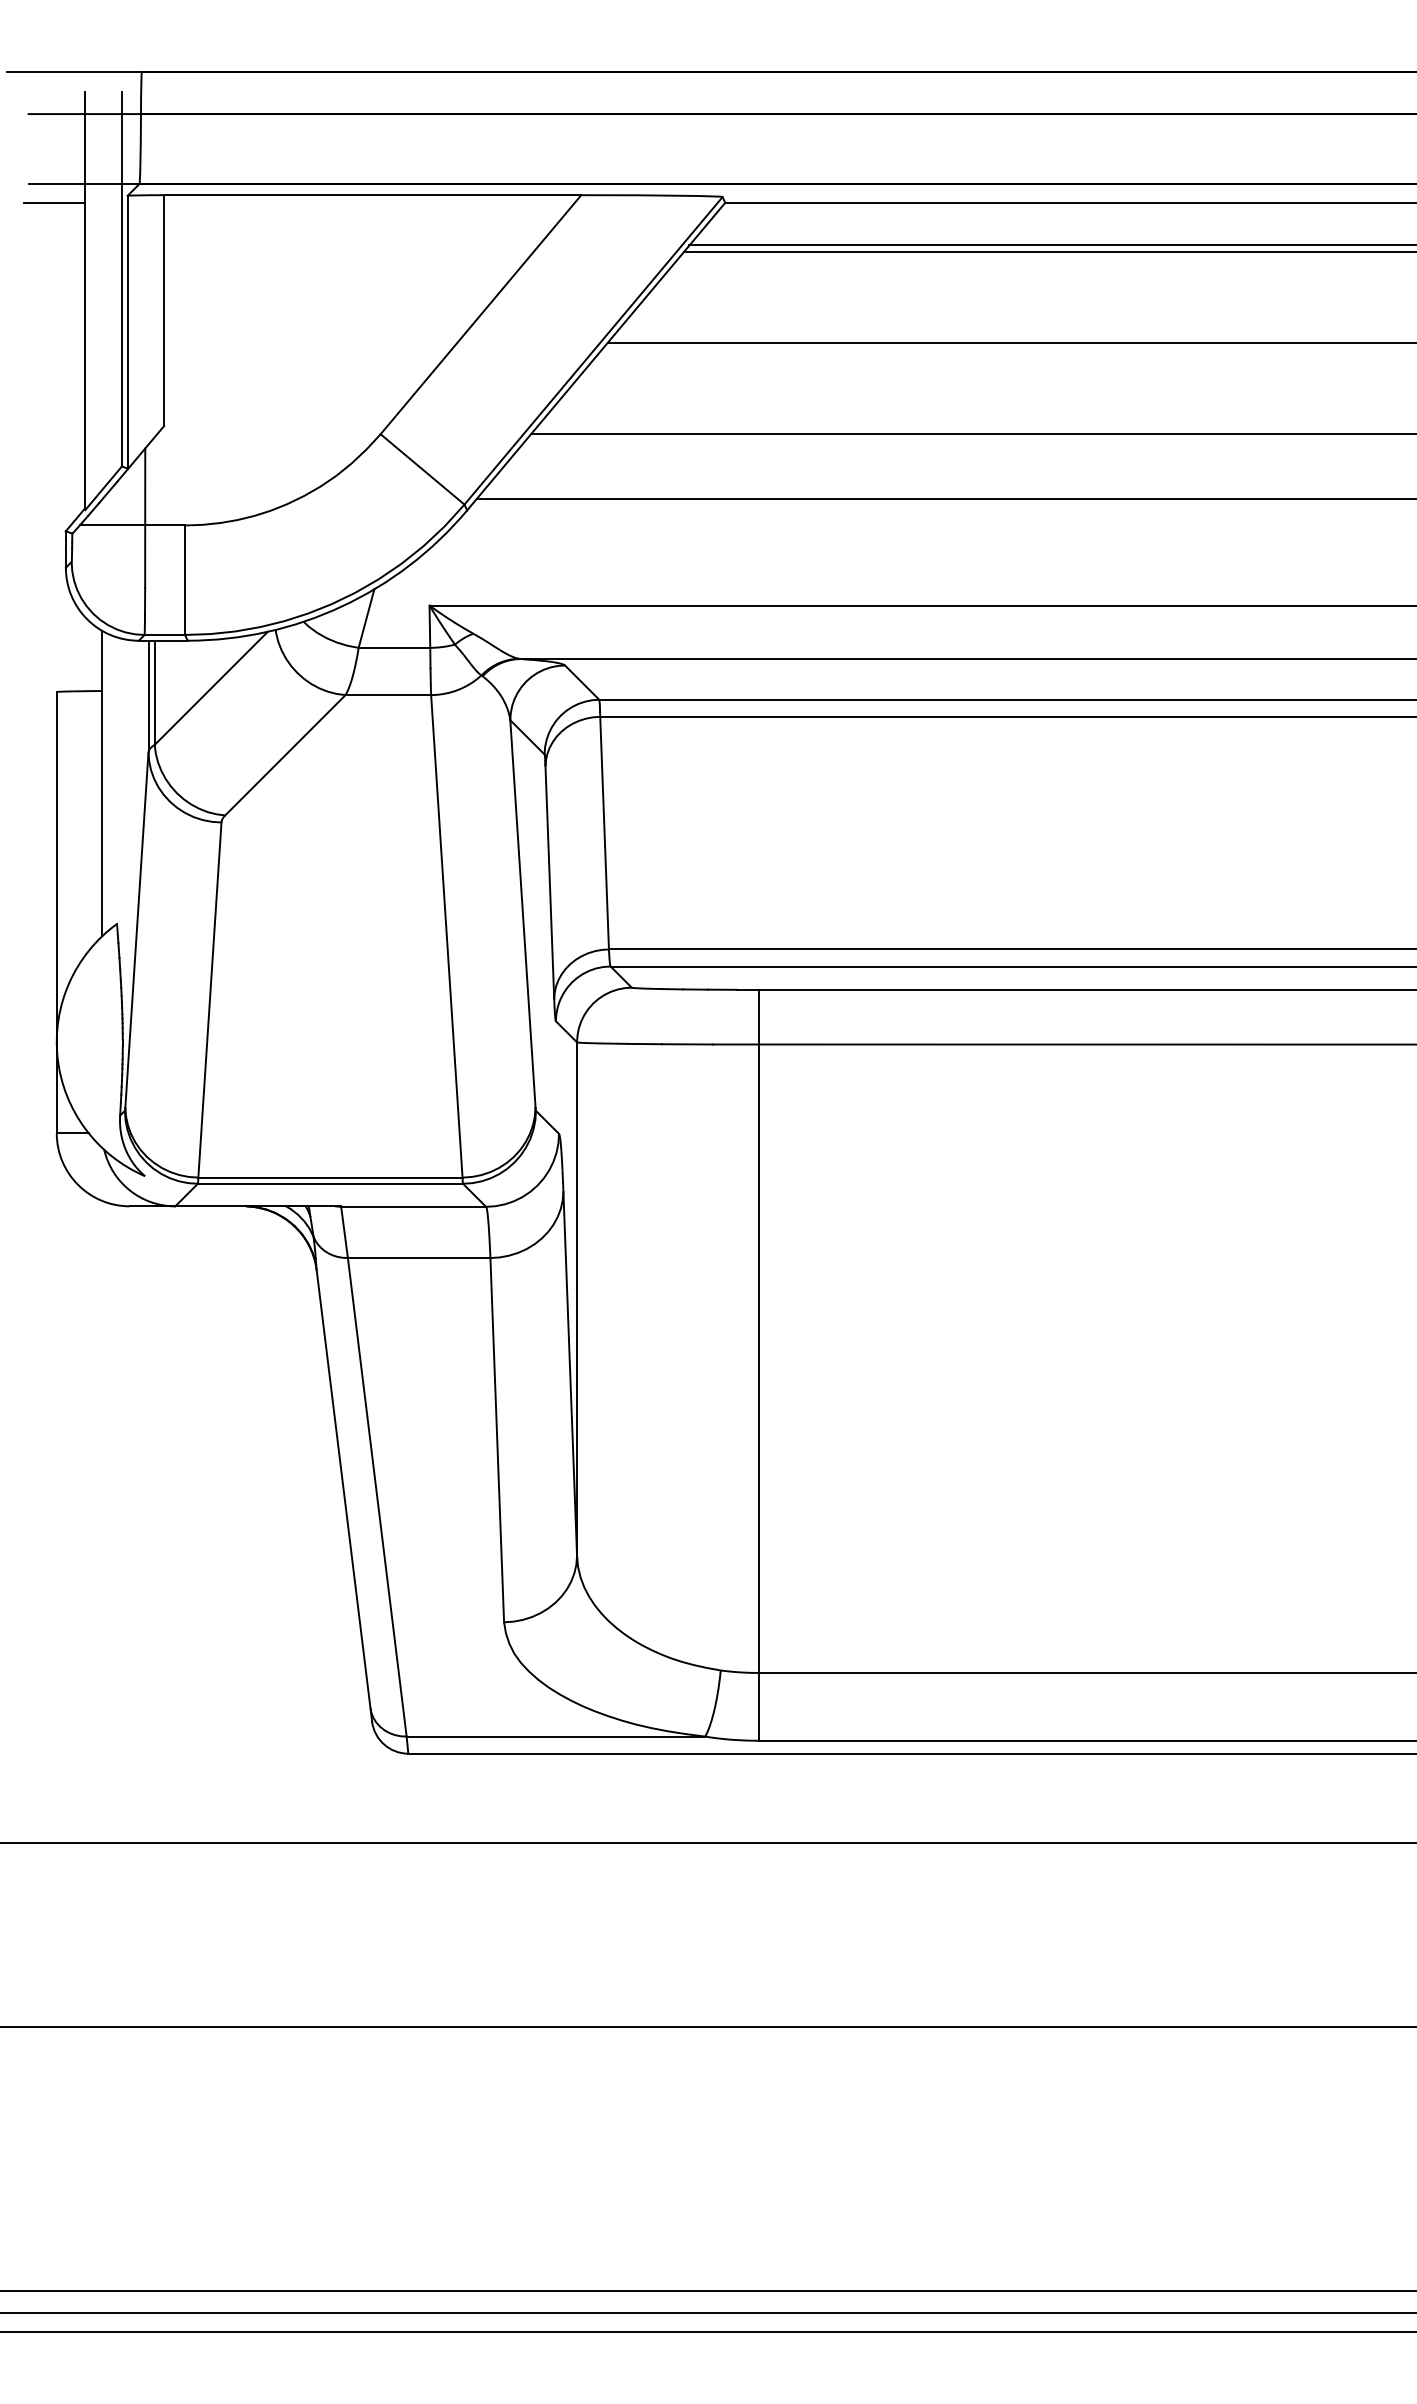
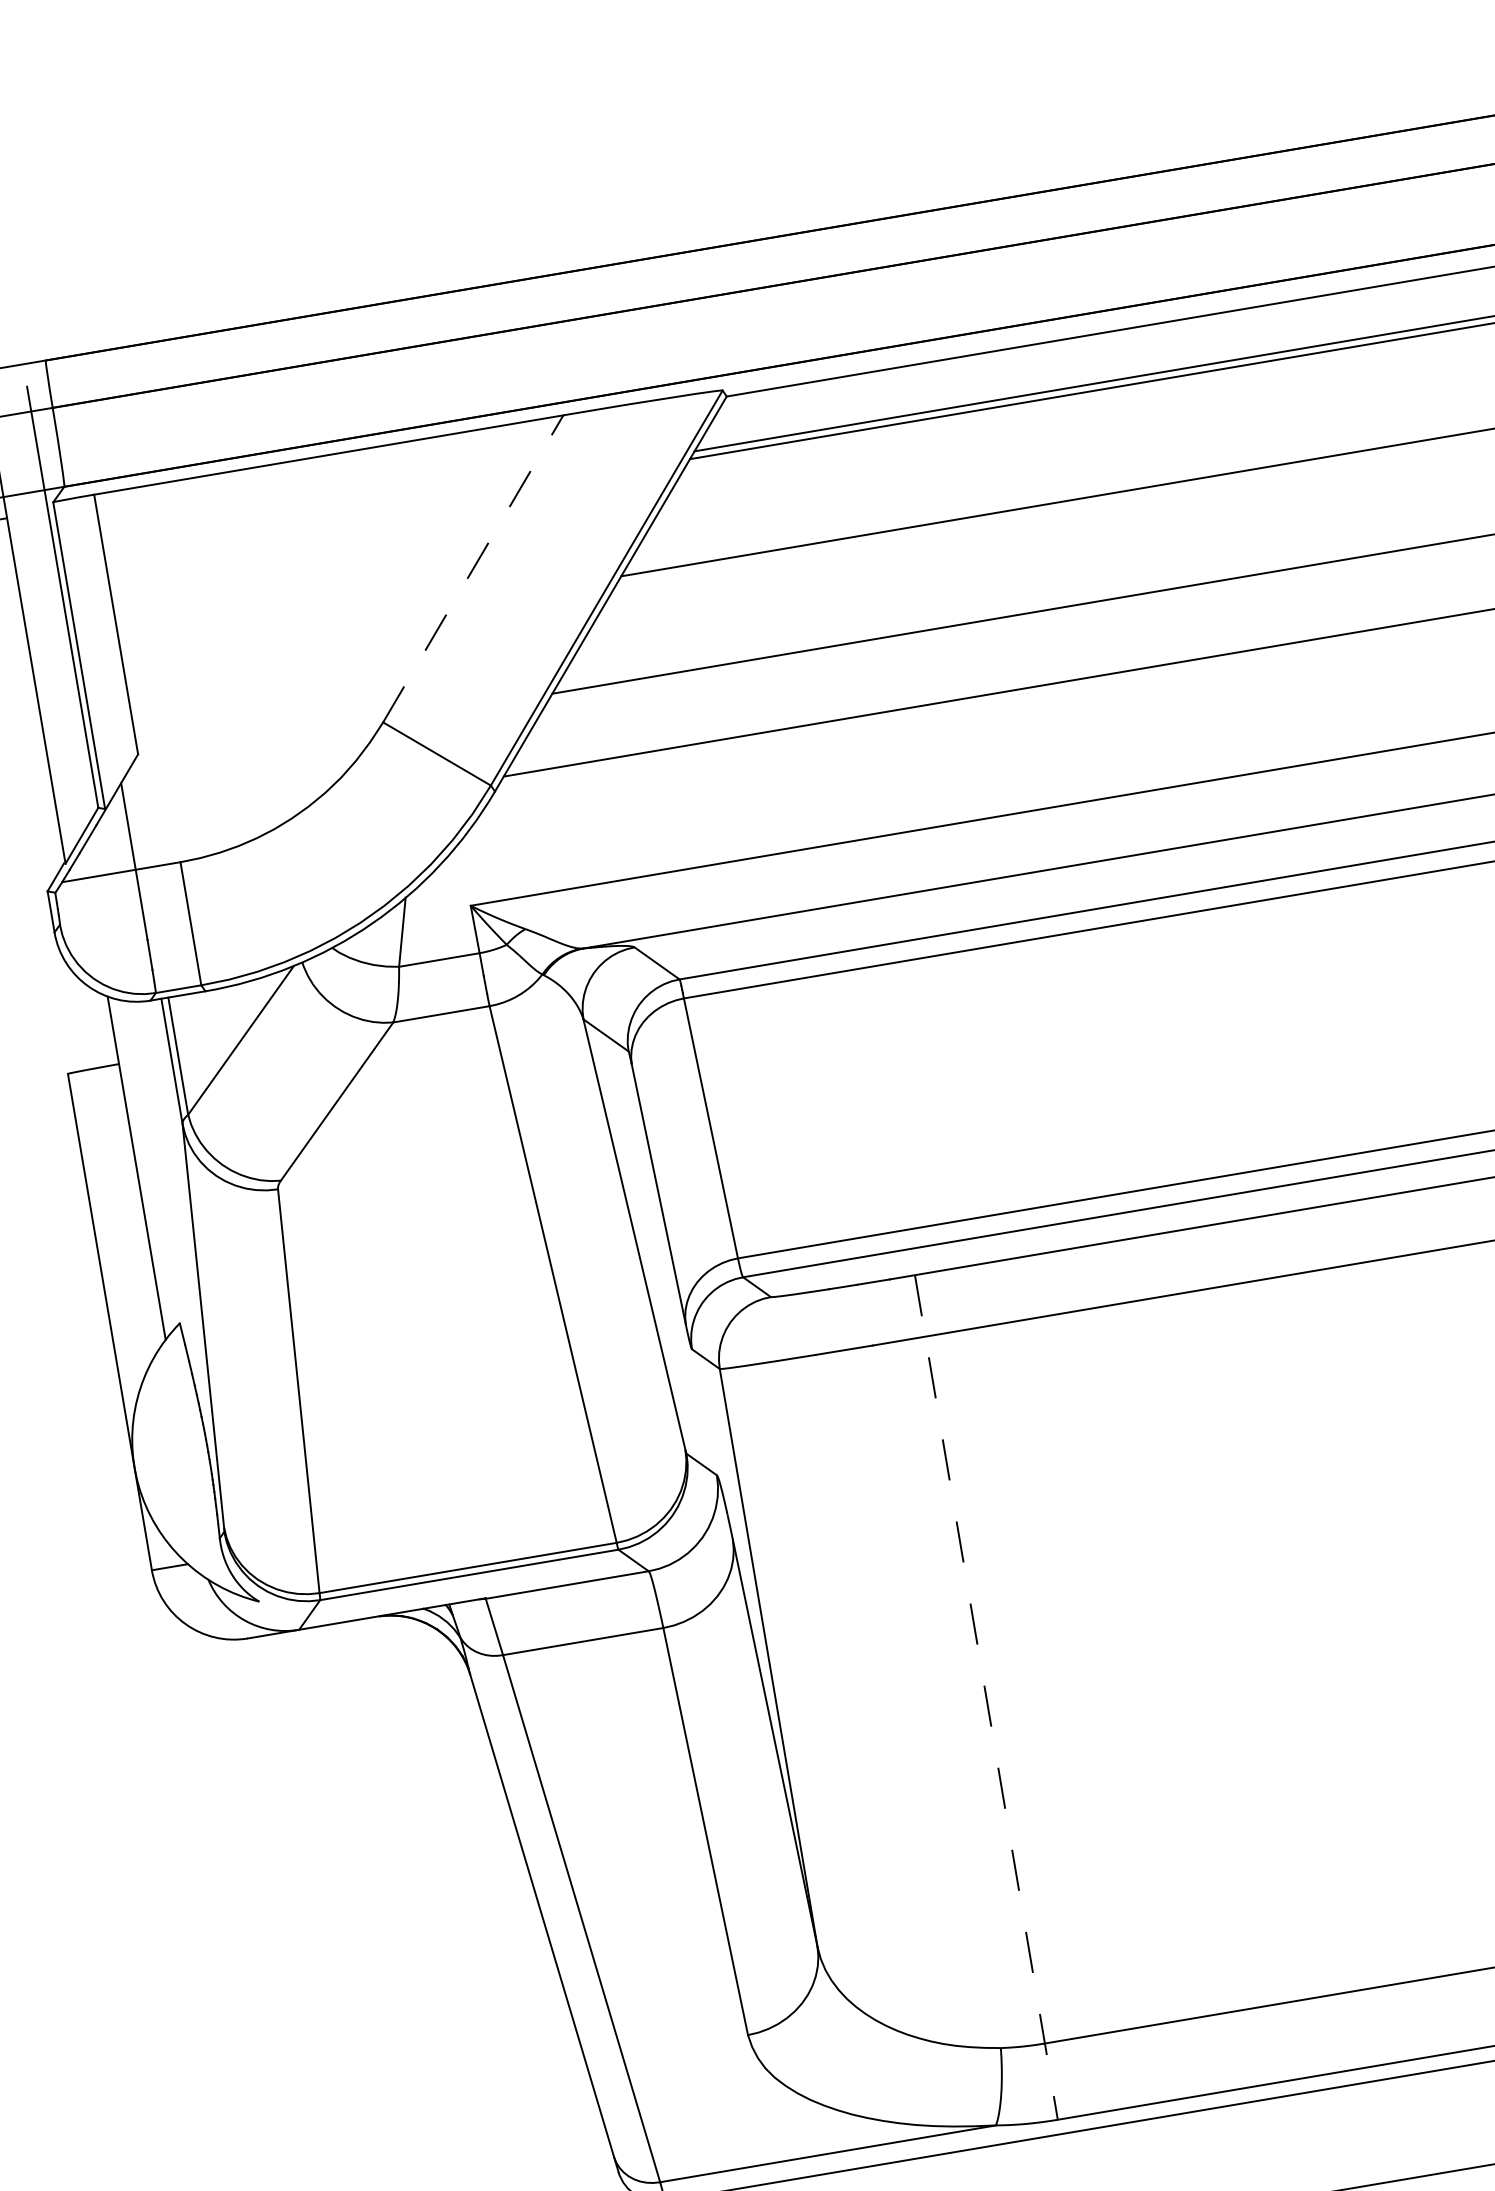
line: (481, 314) -> (473, 568), solid -> dashed
line: (759, 1365) -> (986, 1697), solid -> dashed

